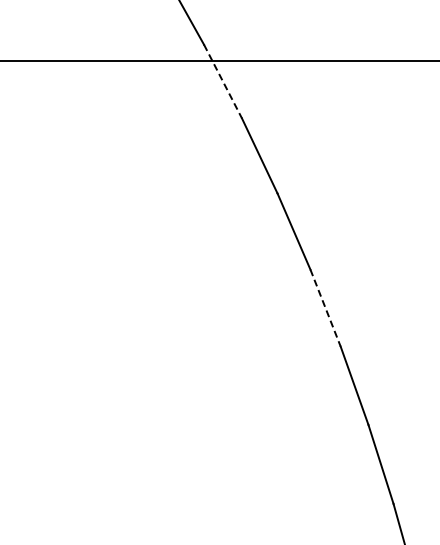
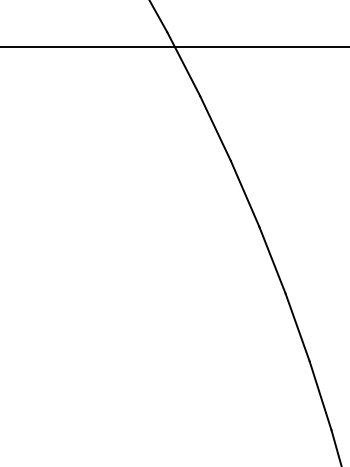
line: (223, 82) -> (184, 64), dashed -> solid
line: (325, 308) -> (272, 260), dashed -> solid

